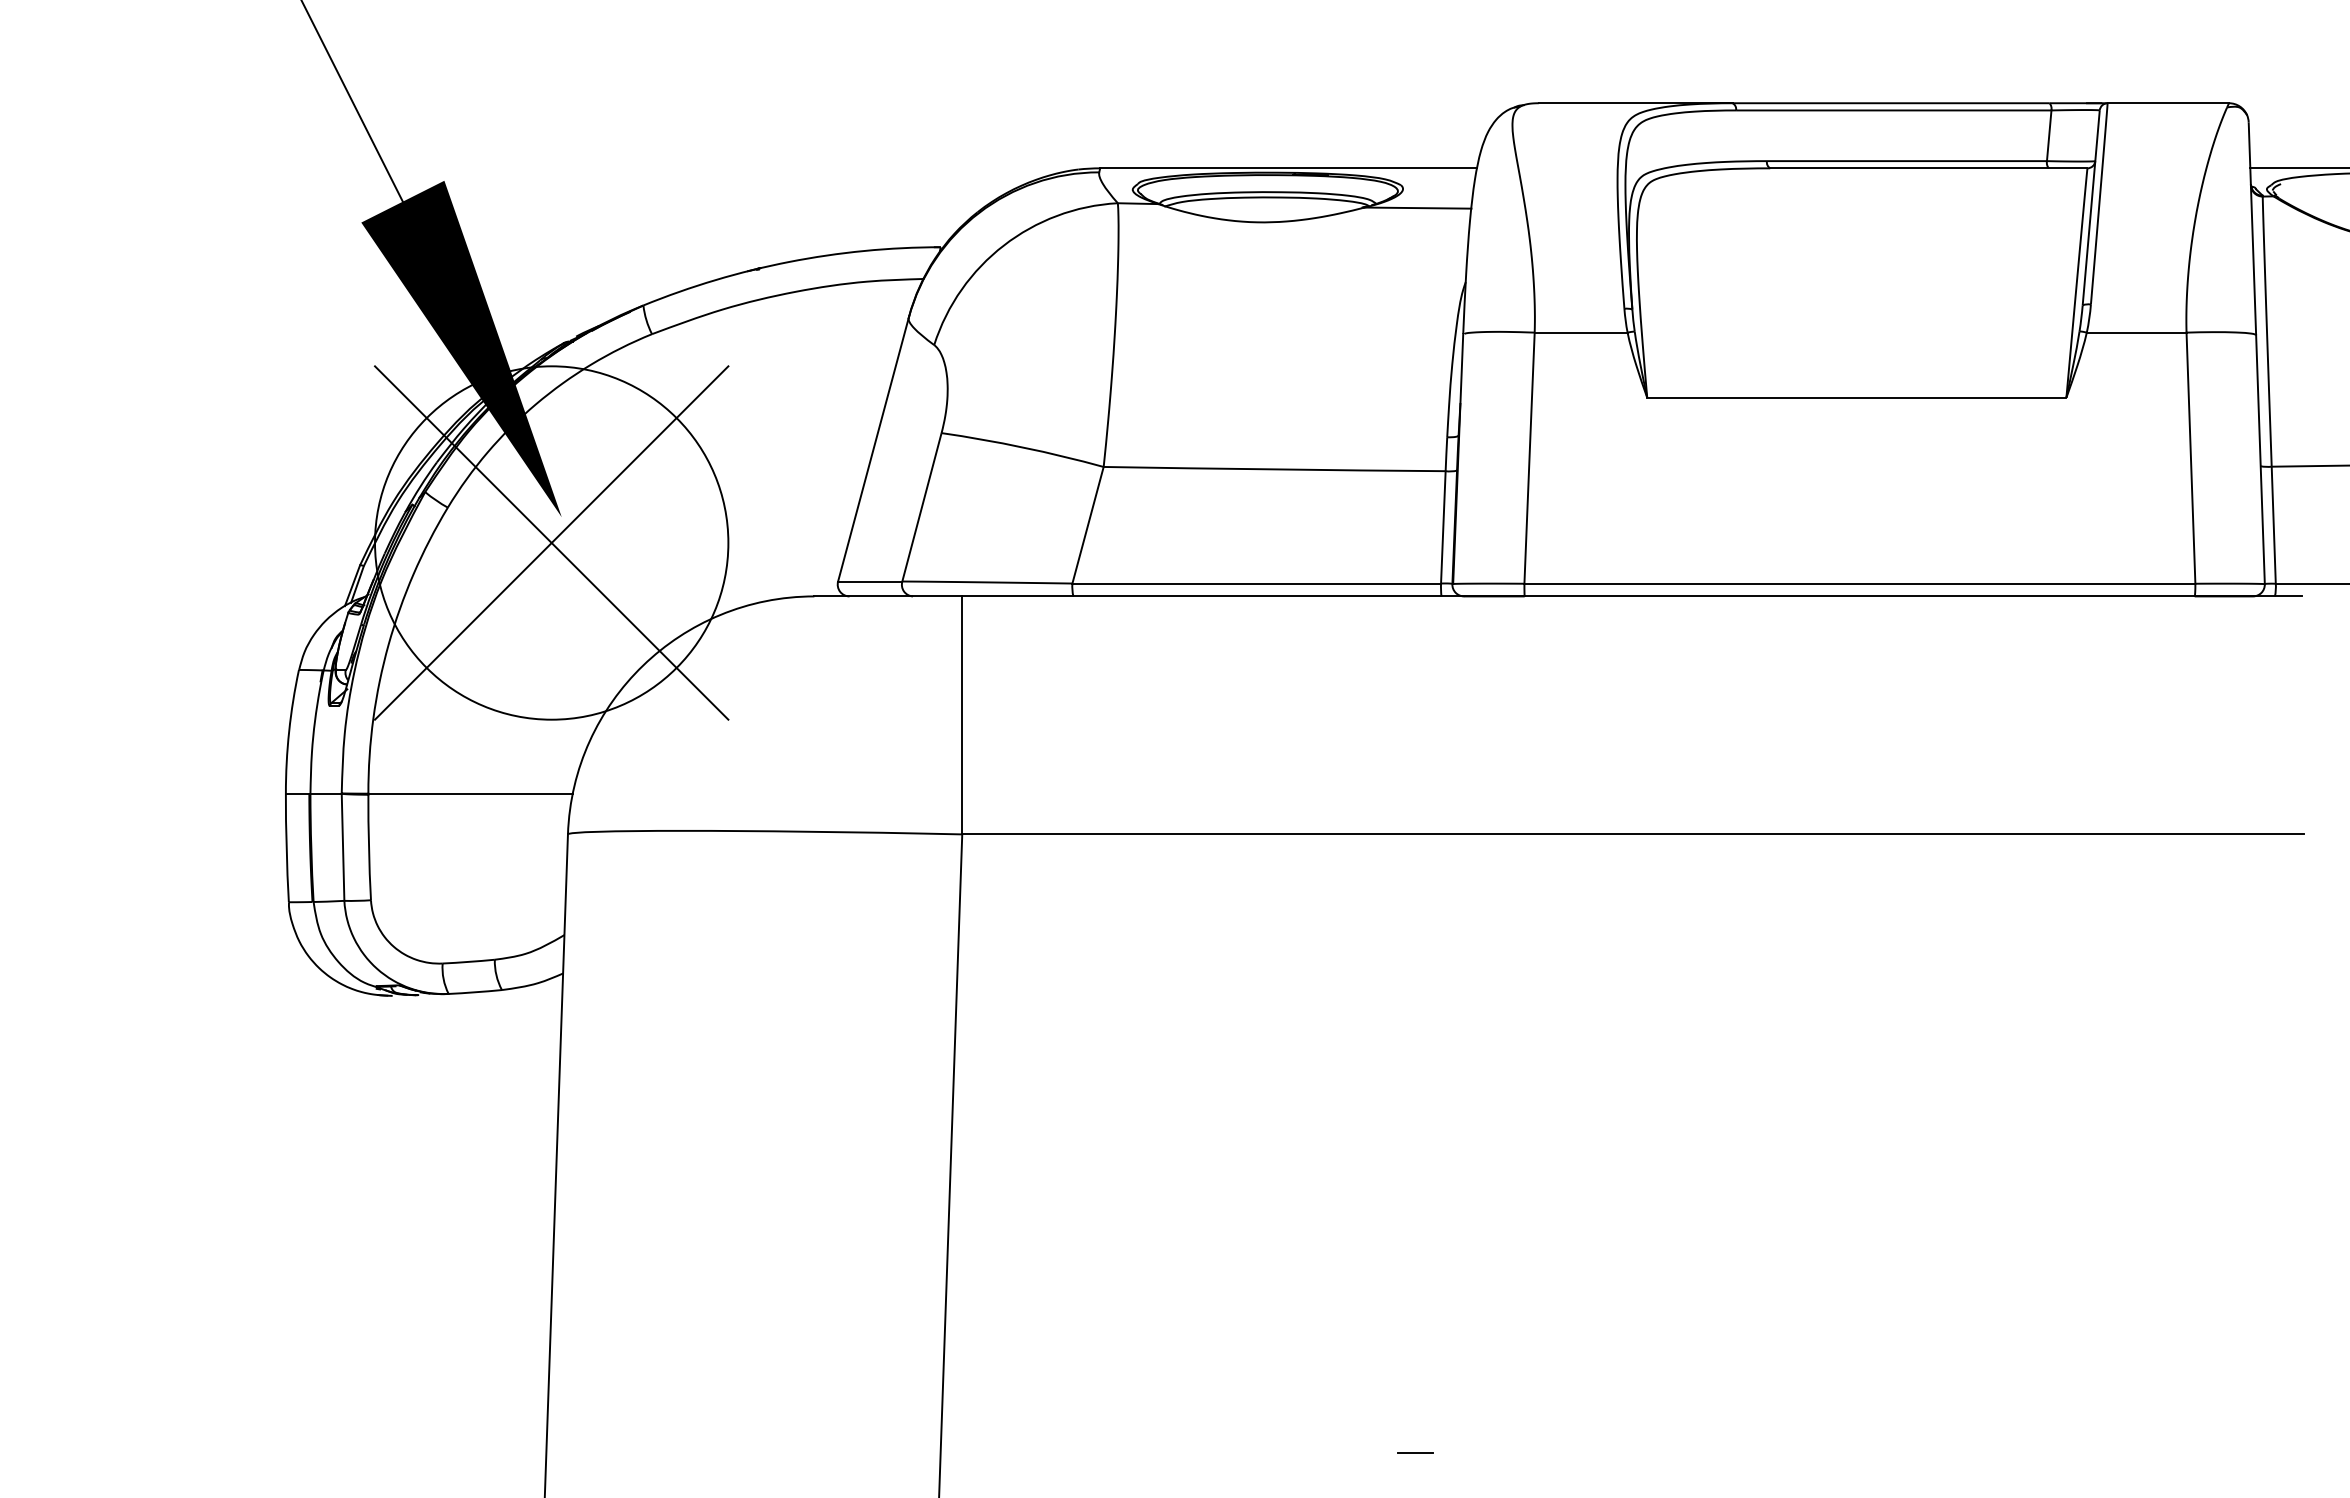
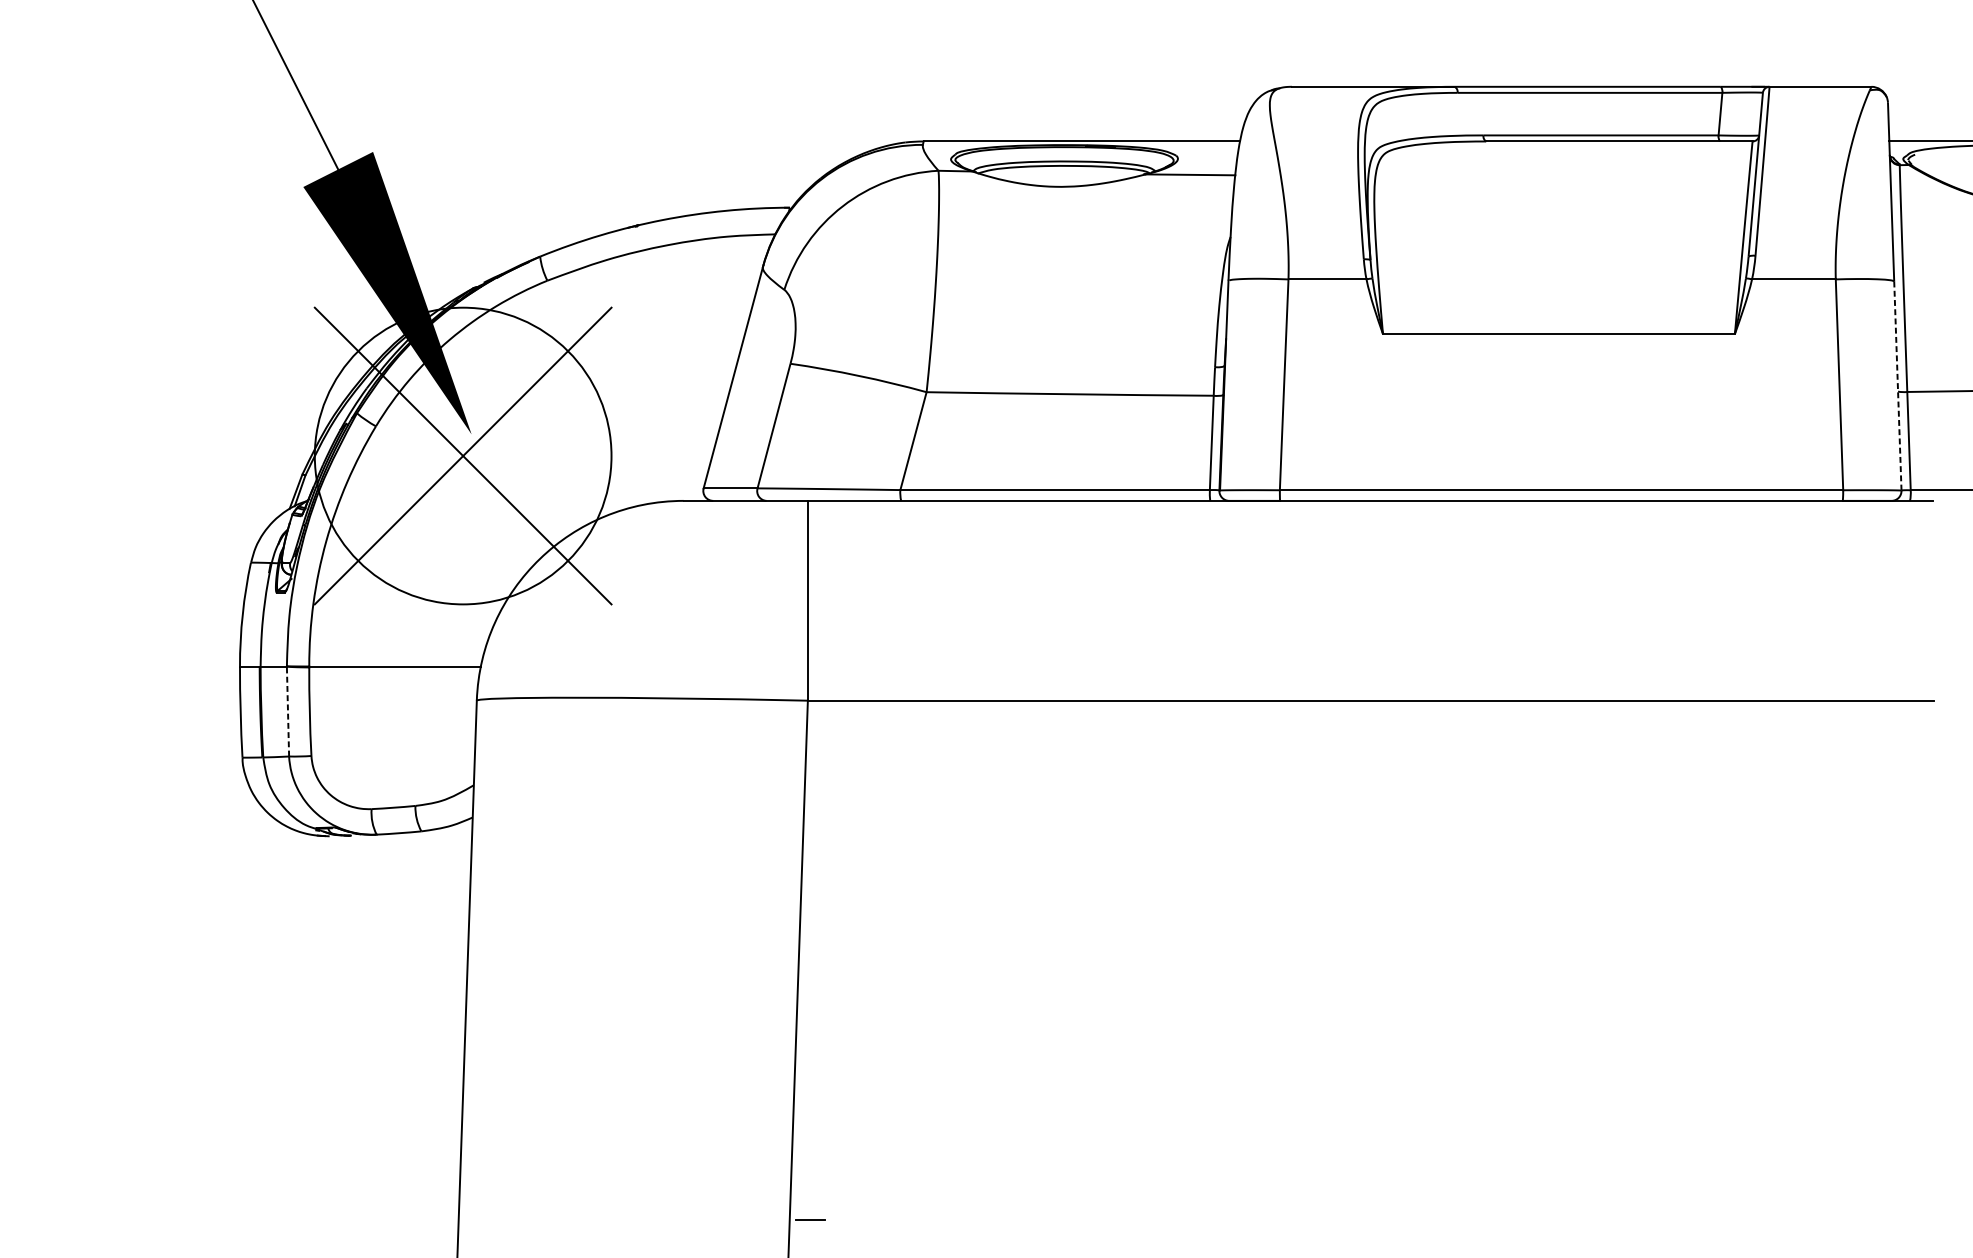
line: (2260, 459) -> (1897, 385), solid -> dashed
line: (343, 847) -> (288, 711), solid -> dashed
line: (1415, 1452) -> (810, 1219), moved

